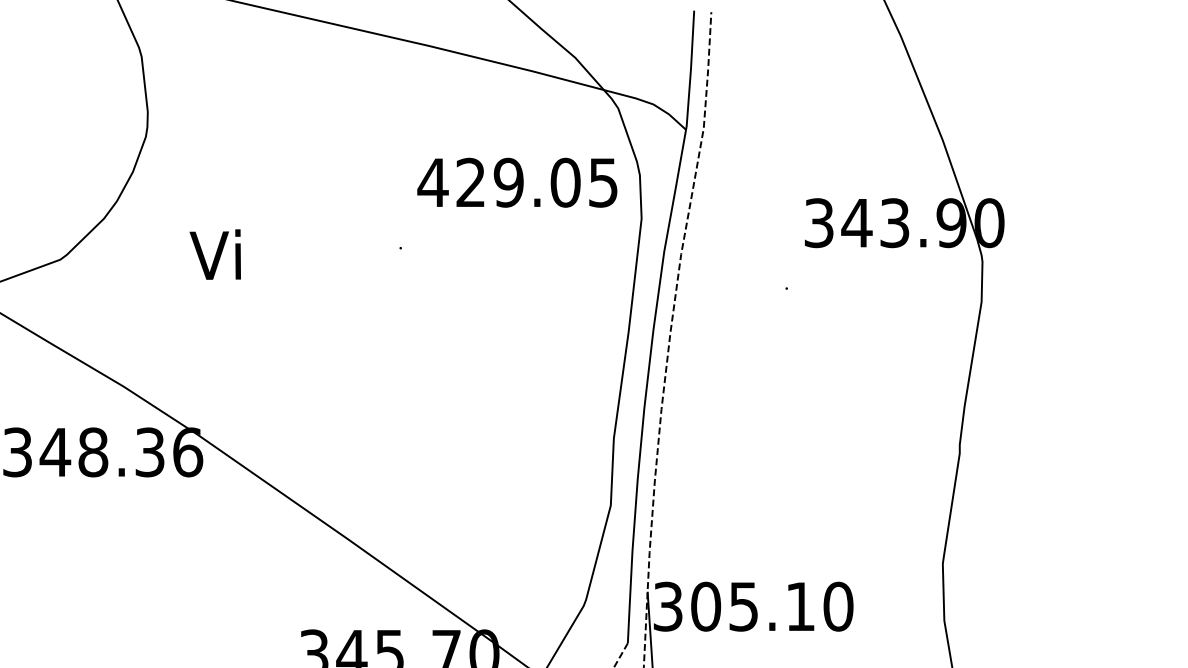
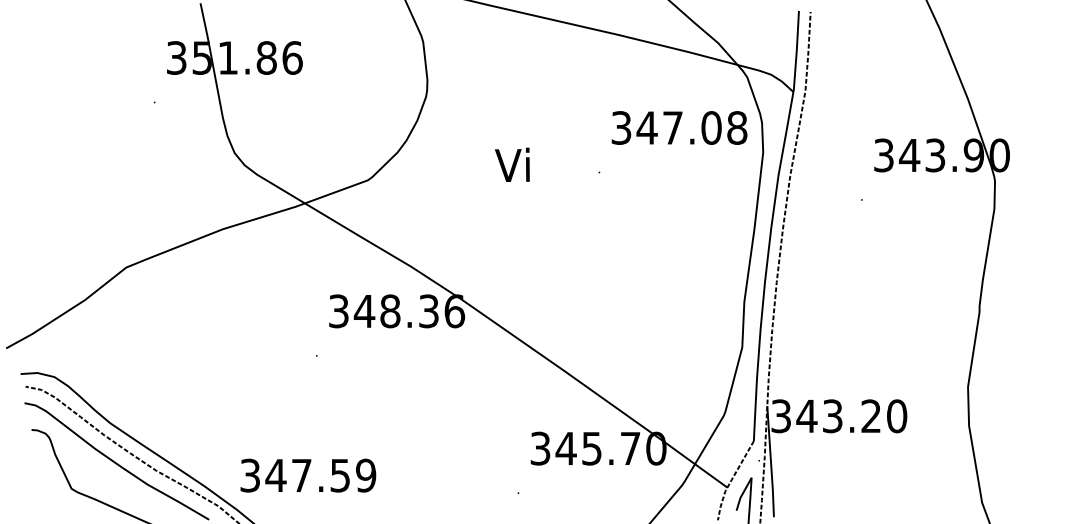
text: (517, 182) -> (678, 127), 429.05 -> 347.08
text: (215, 254) -> (512, 164), moved
text: (752, 607) -> (838, 416), 305.10 -> 343.20

